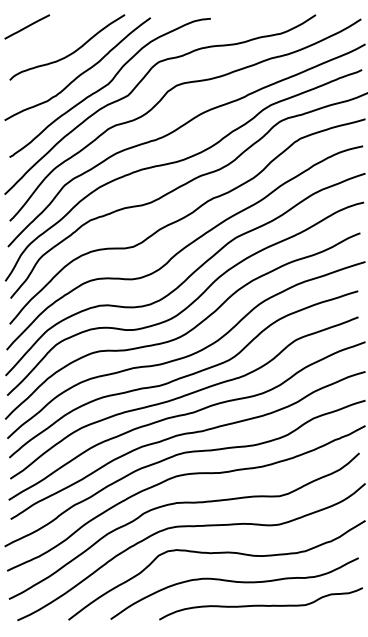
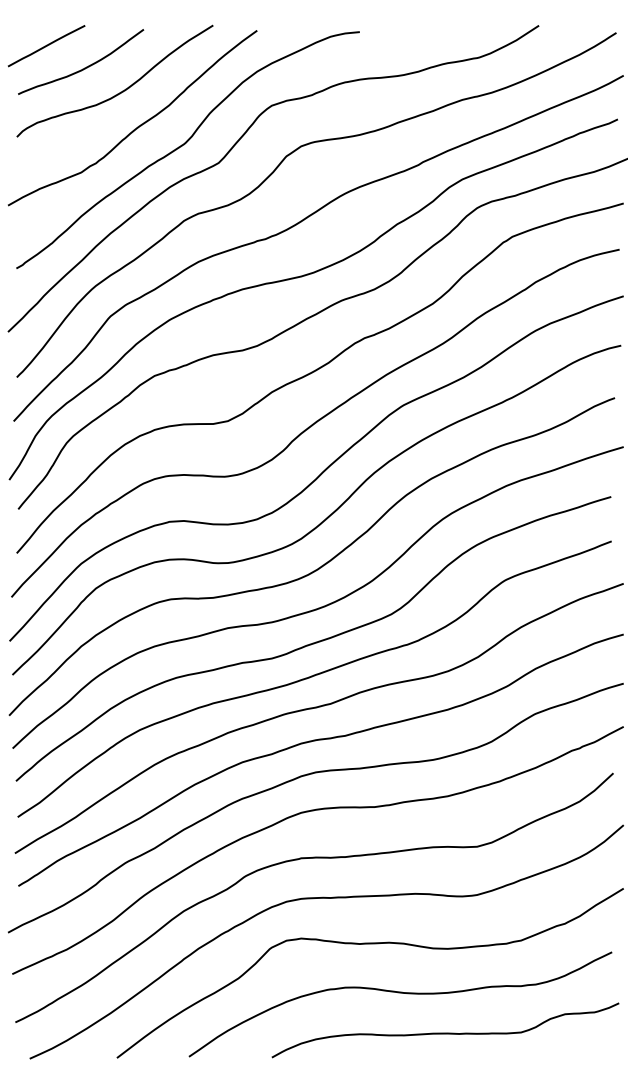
curve: (48, 39) -> (82, 67), added

